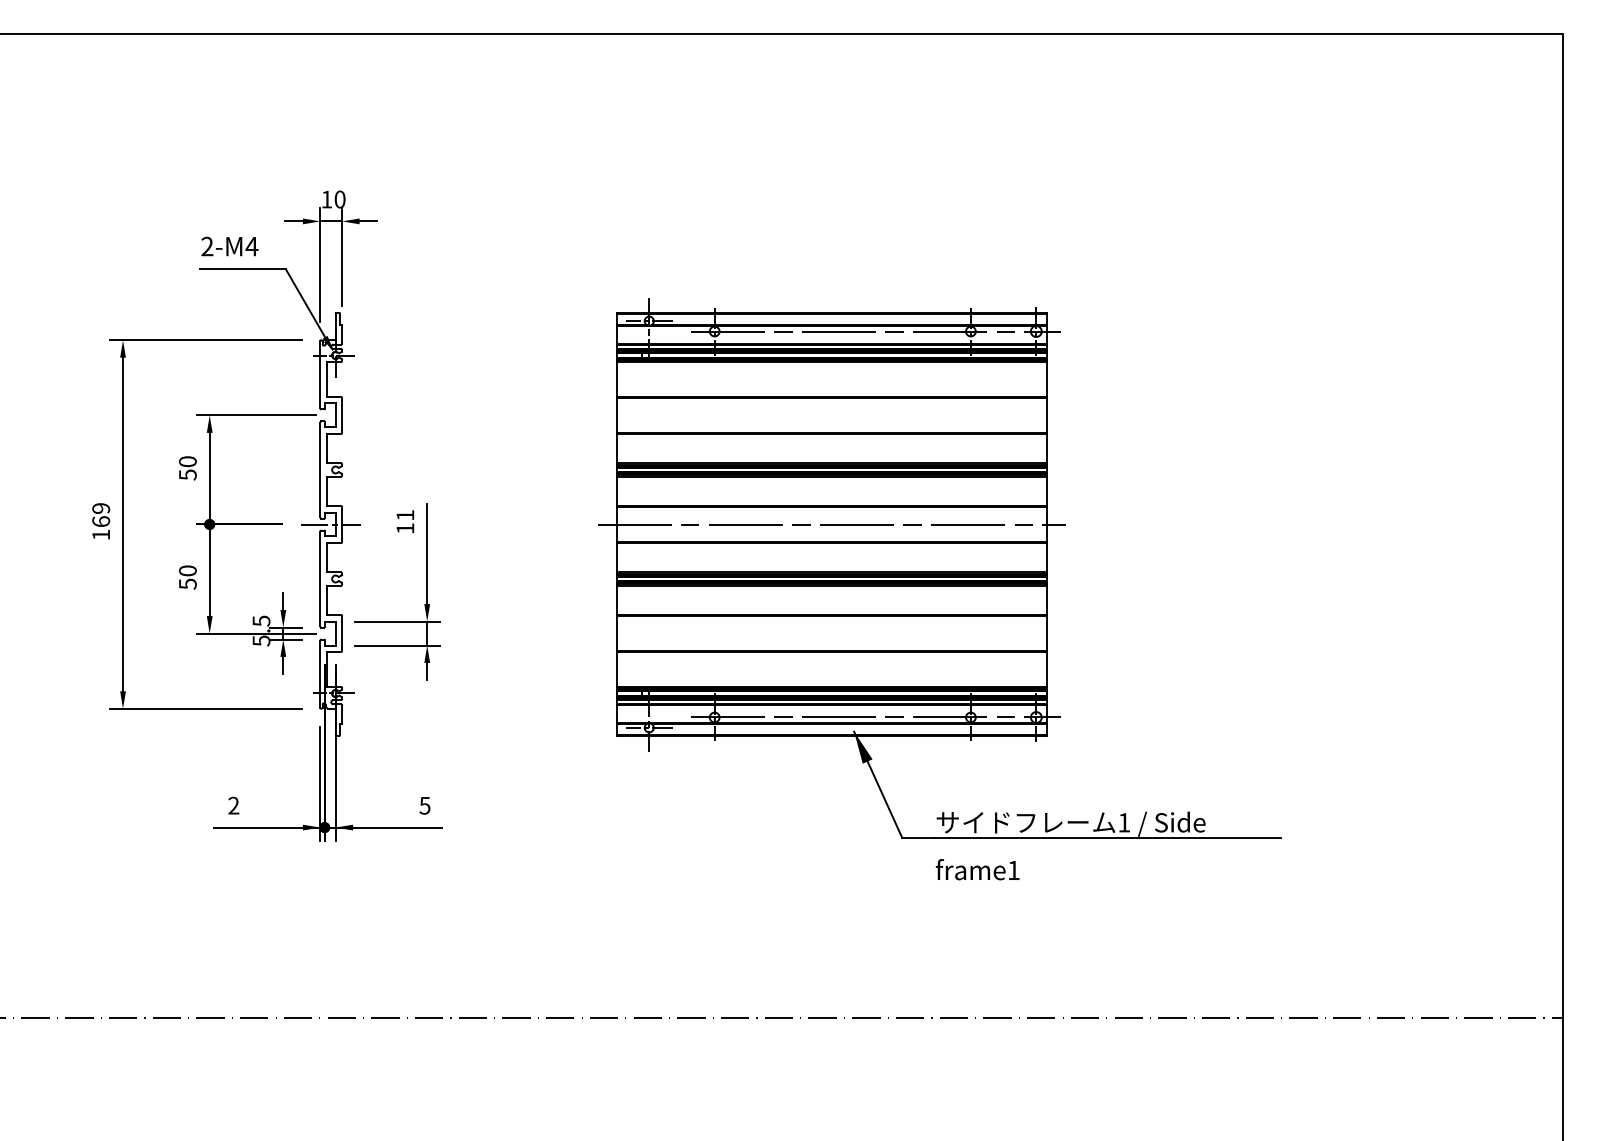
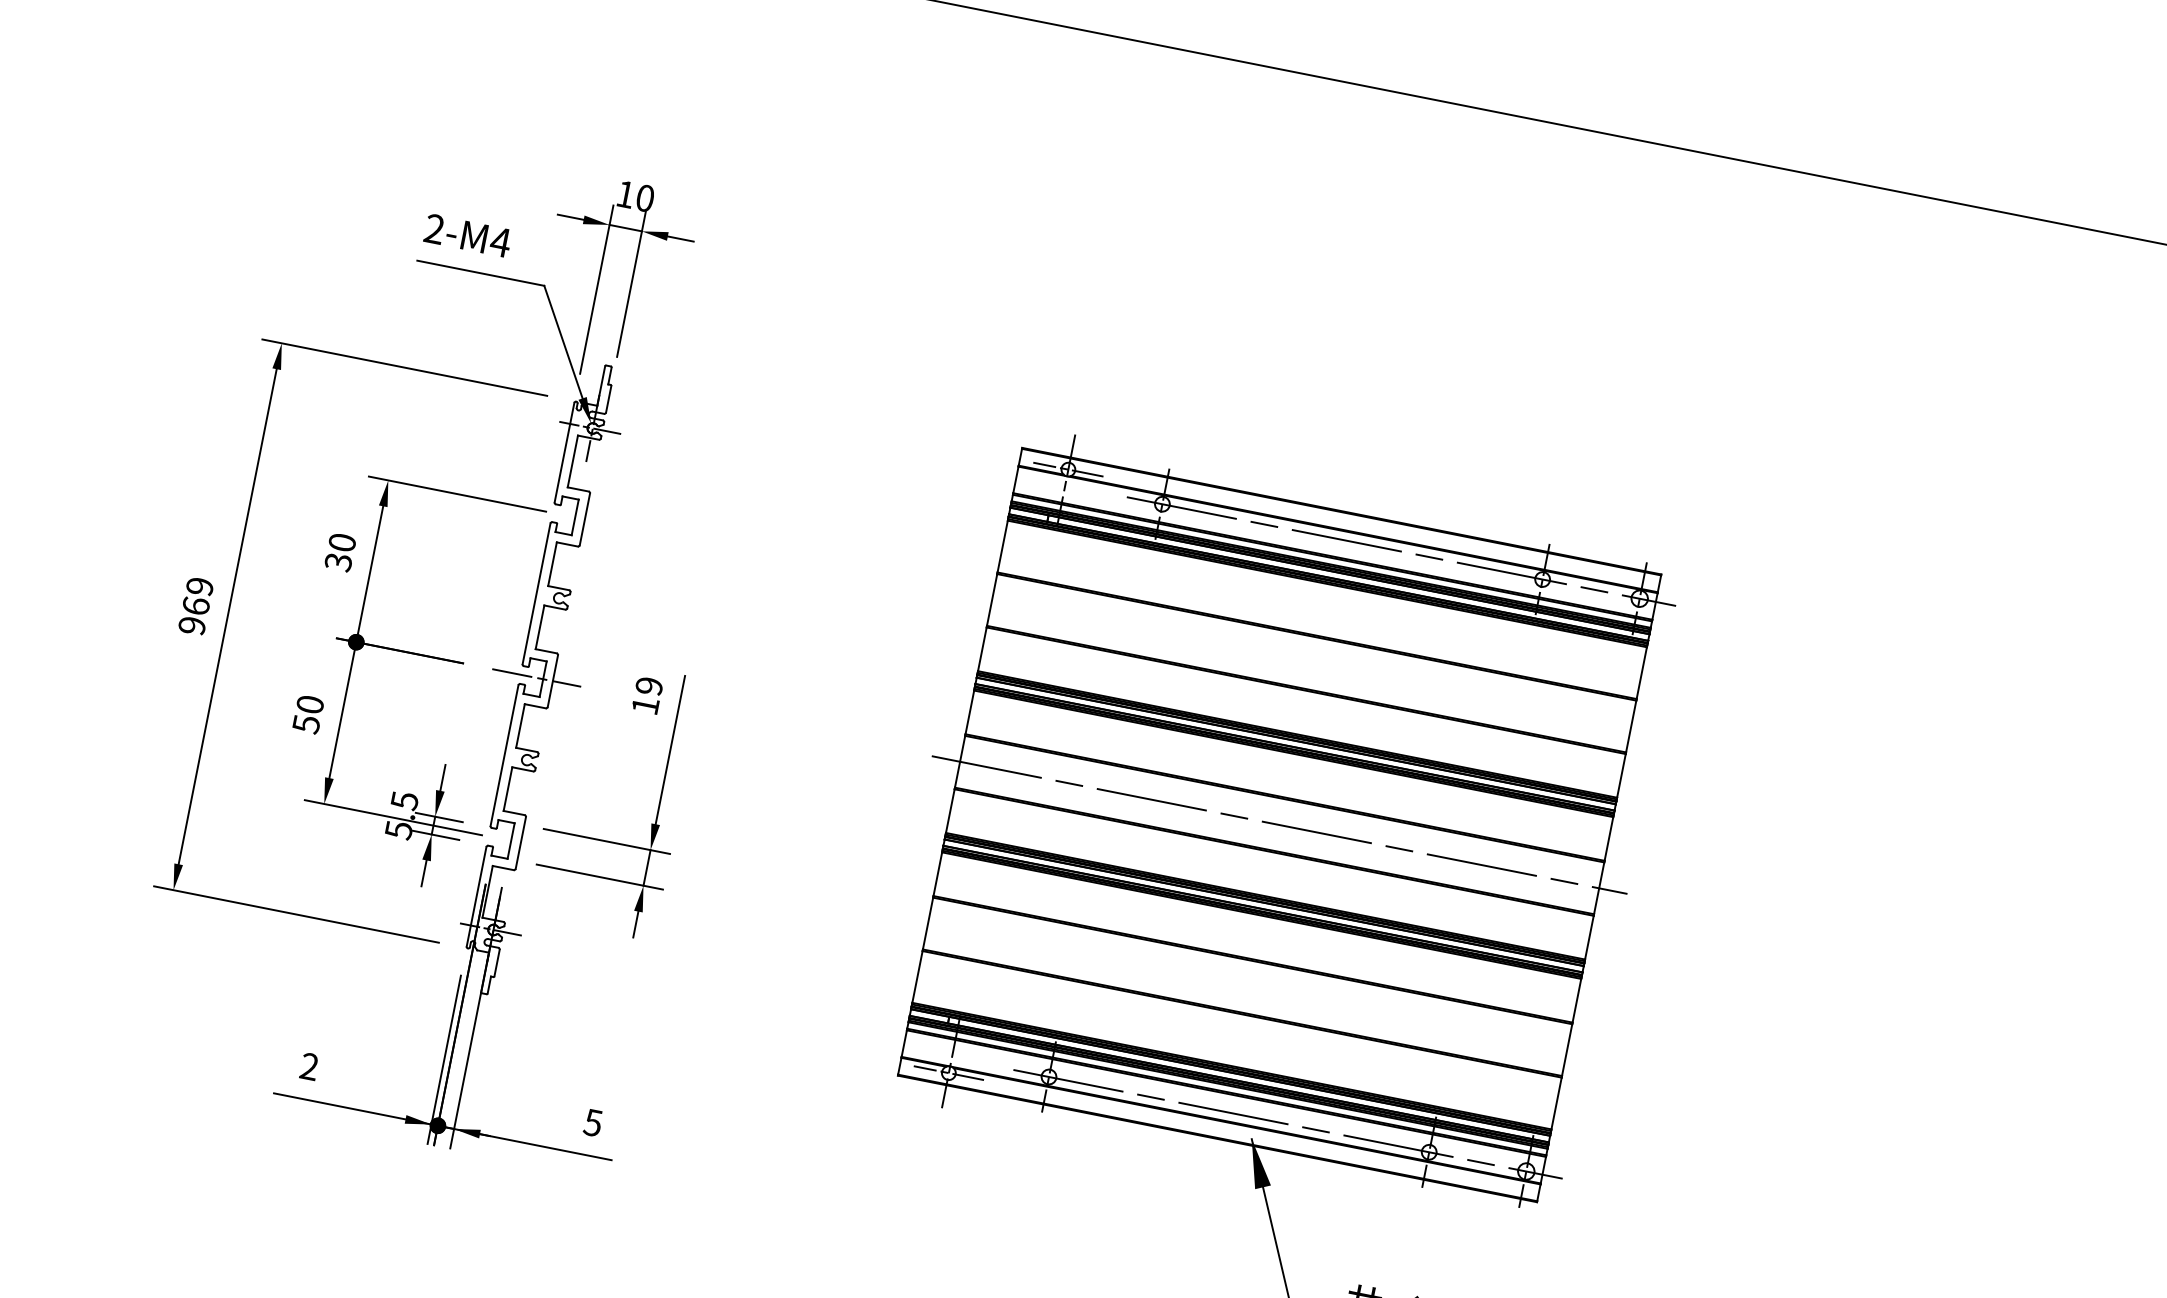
text: (187, 474) -> (338, 561), 50 -> 30
text: (405, 515) -> (649, 686), 11 -> 19
text: (101, 534) -> (192, 625), 169 -> 969

